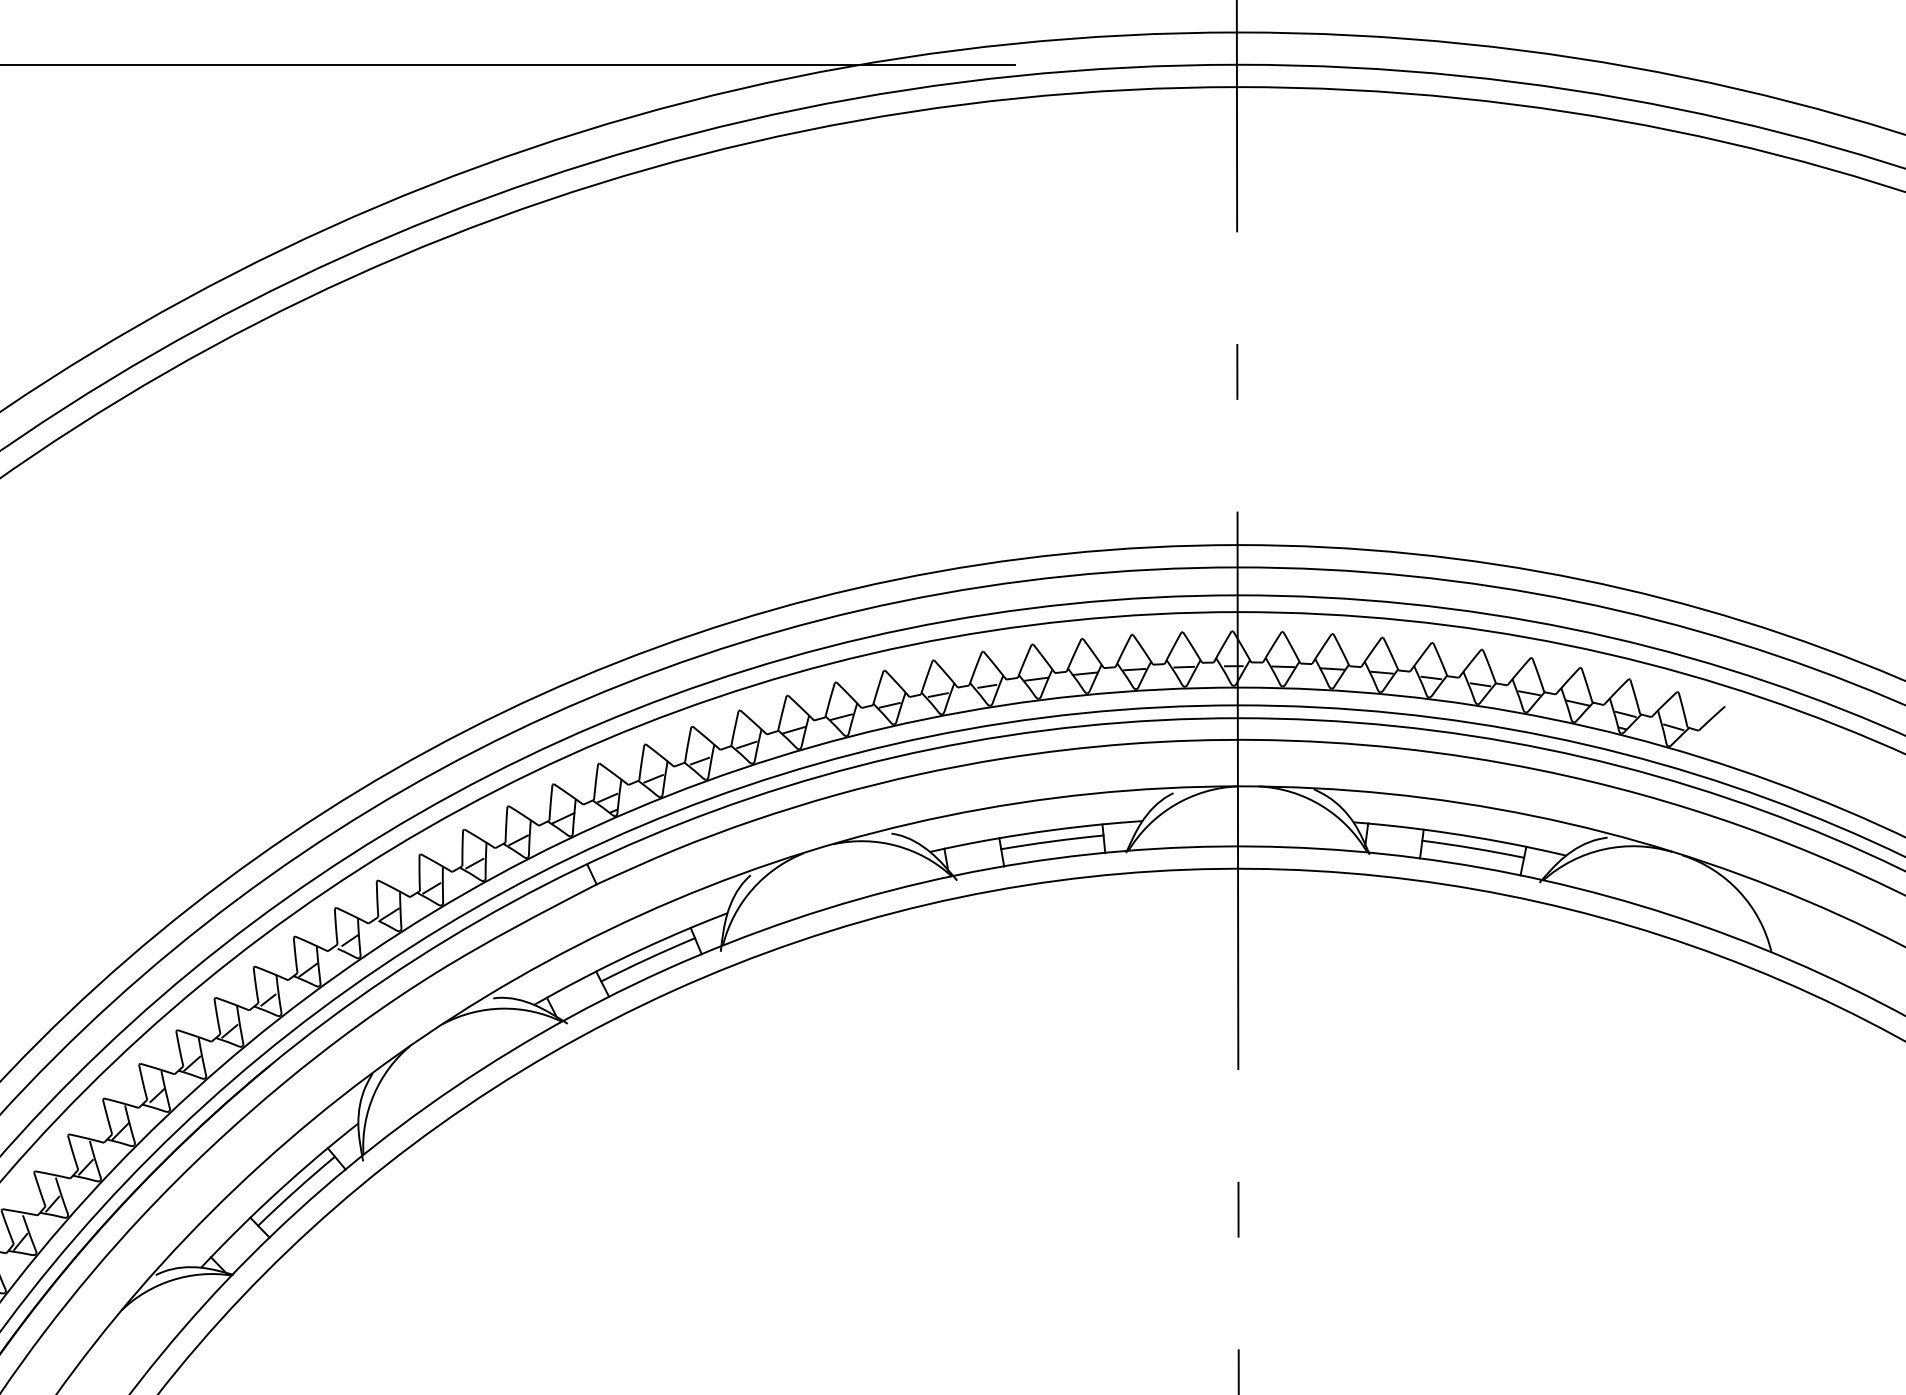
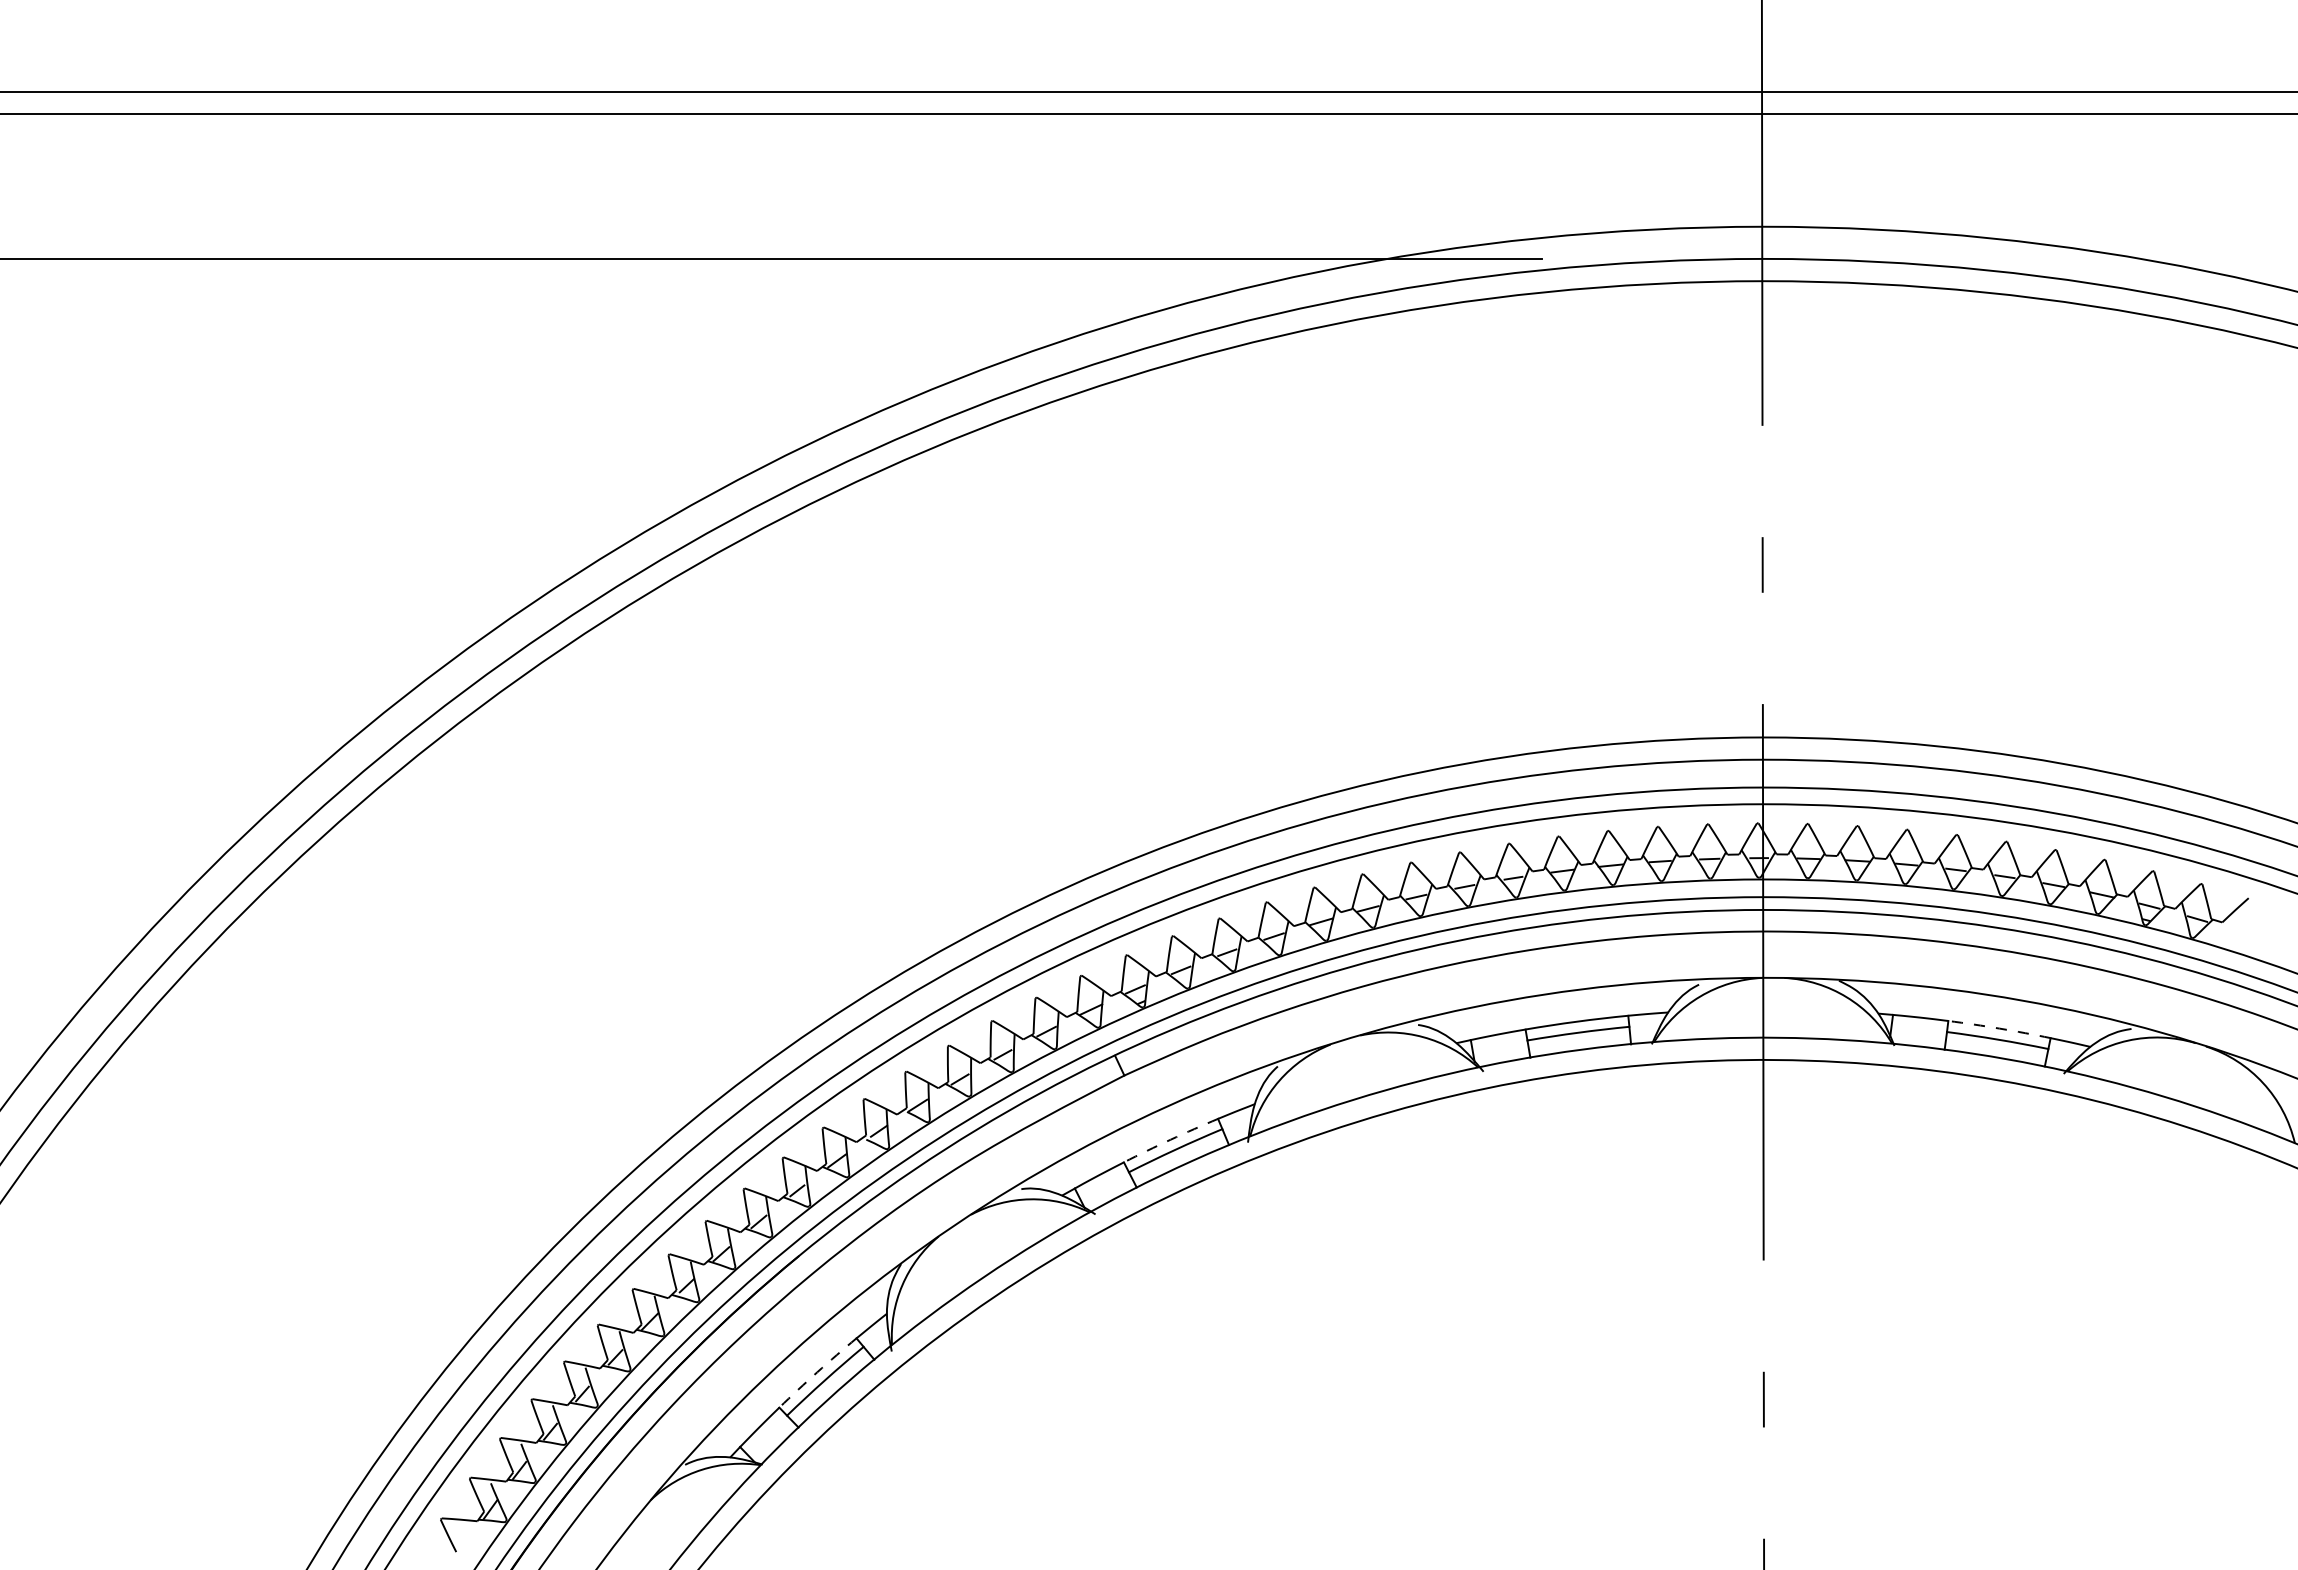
arc: (1475, 837) -> (1999, 1028), solid -> dashed
arc: (642, 948) -> (1170, 1139), solid -> dashed
arc: (288, 1182) -> (817, 1372), solid -> dashed

